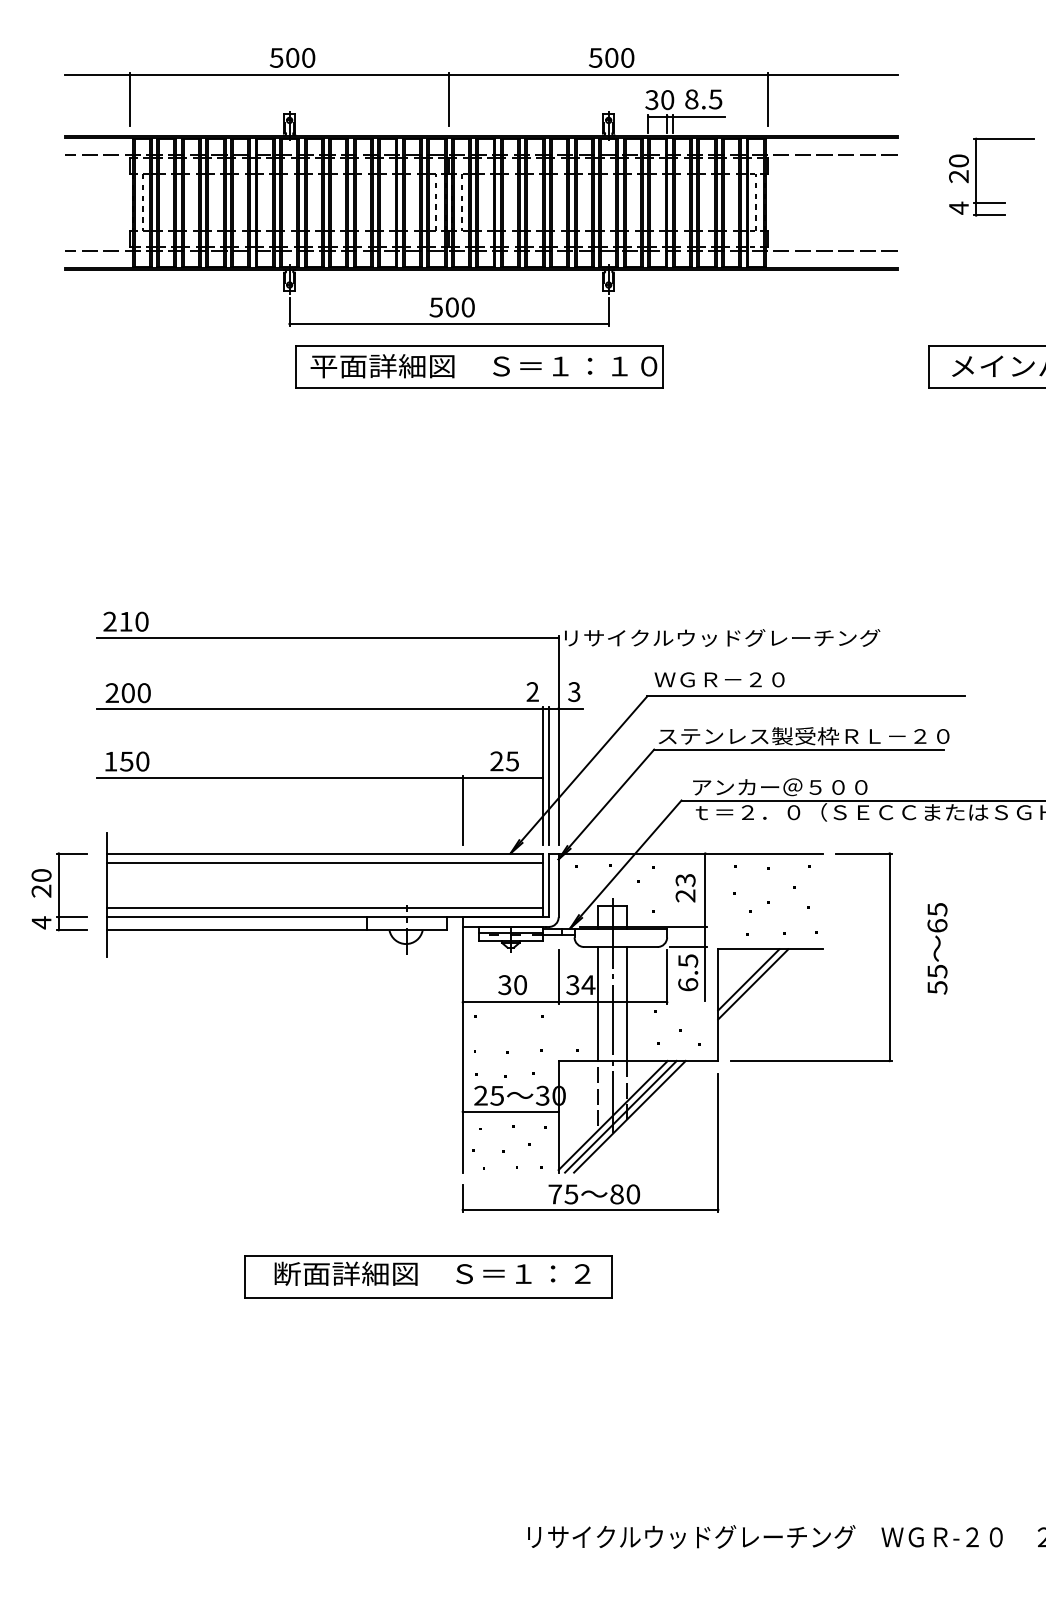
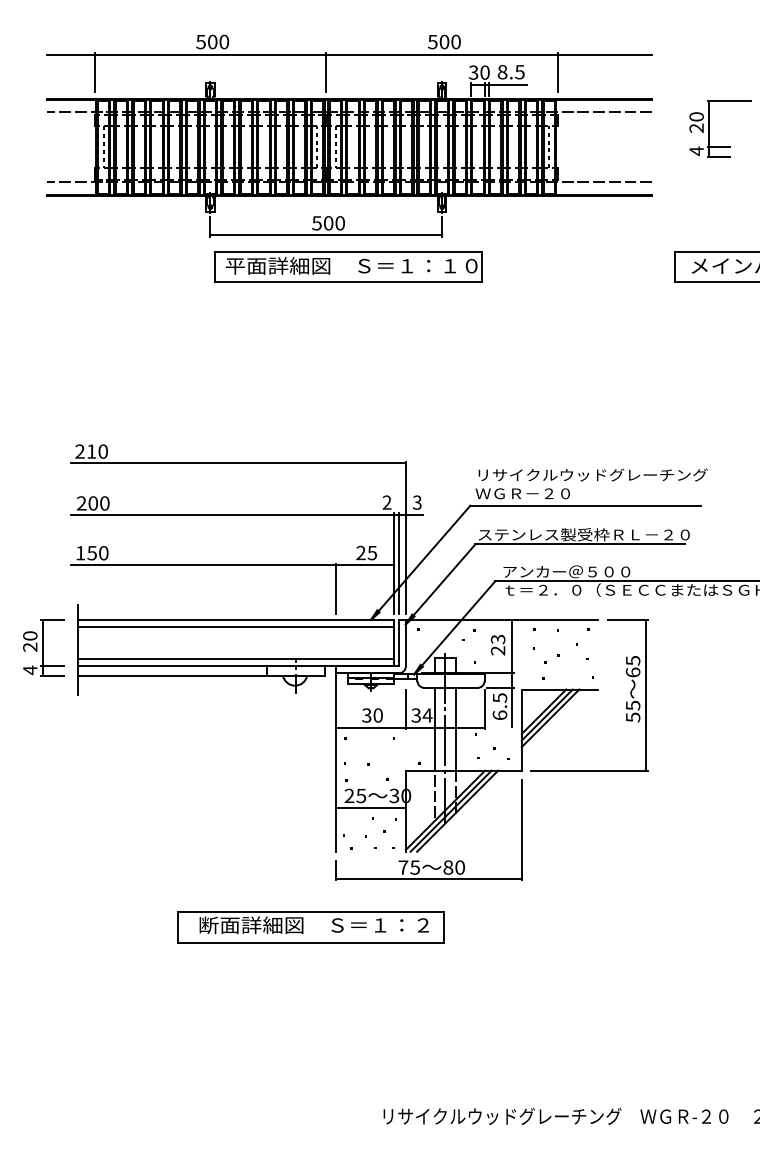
text: (722, 637) -> (593, 474), moved
text: (937, 948) -> (633, 688), moved
line: (757, 988) -> (550, 718), added

